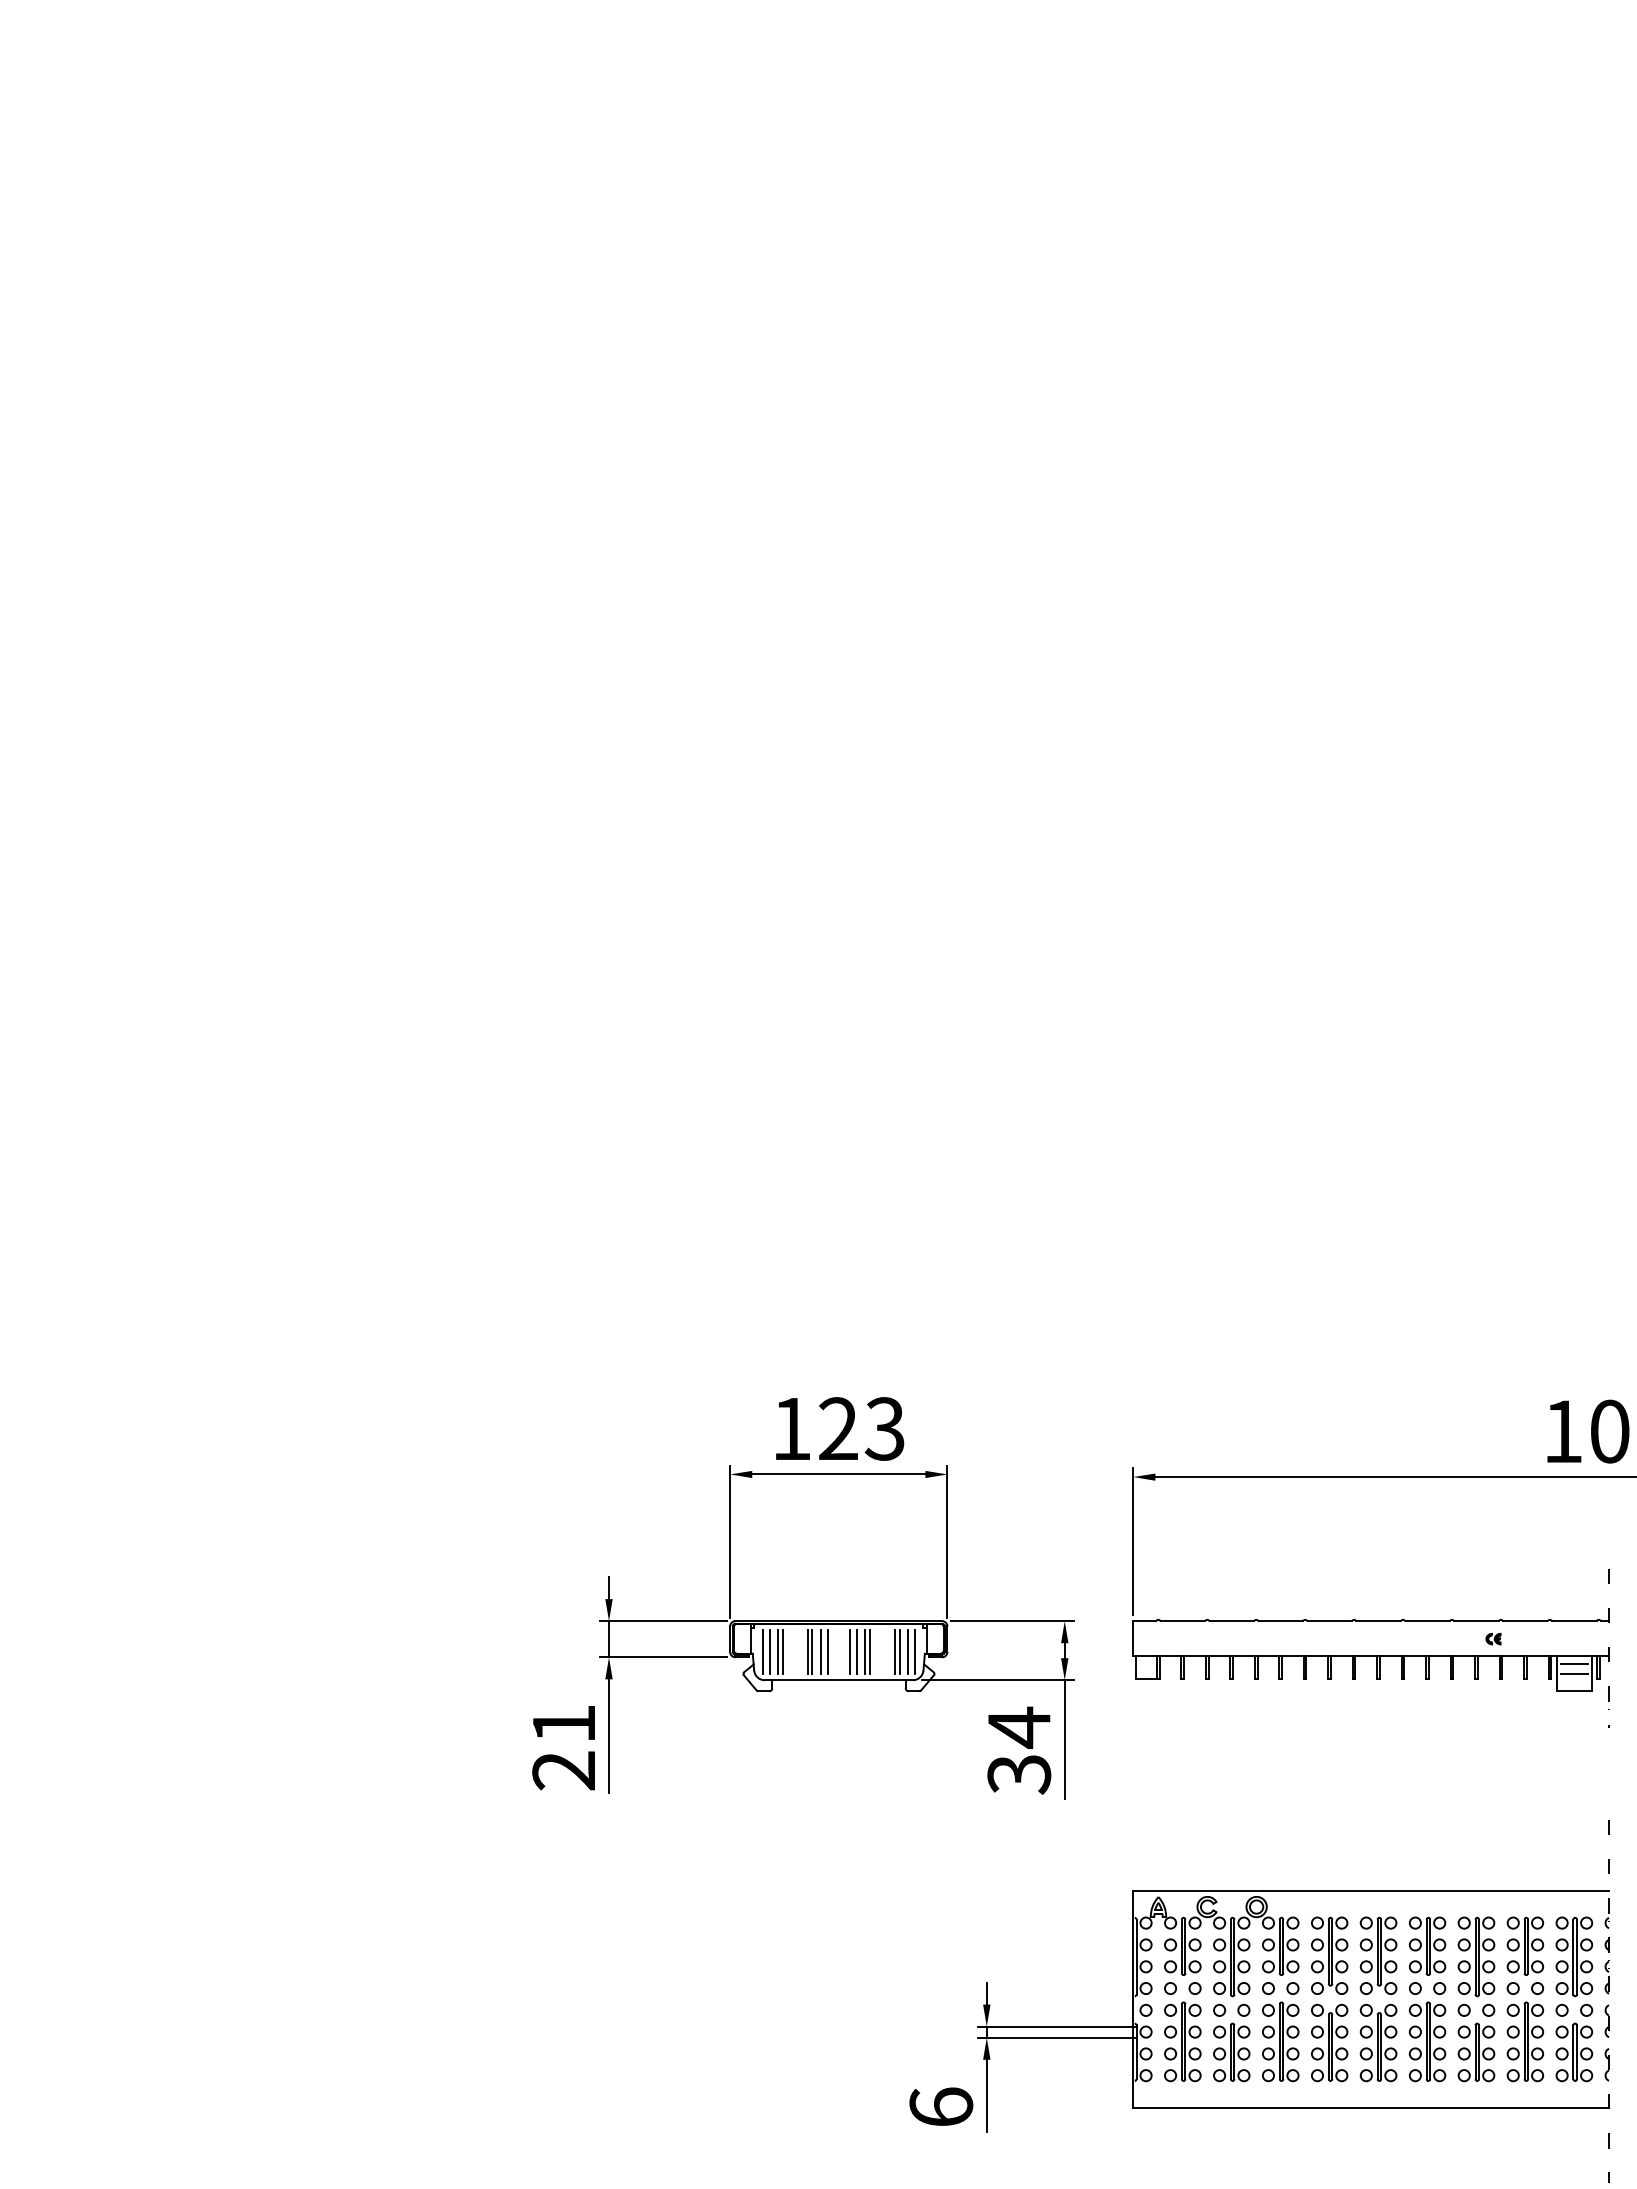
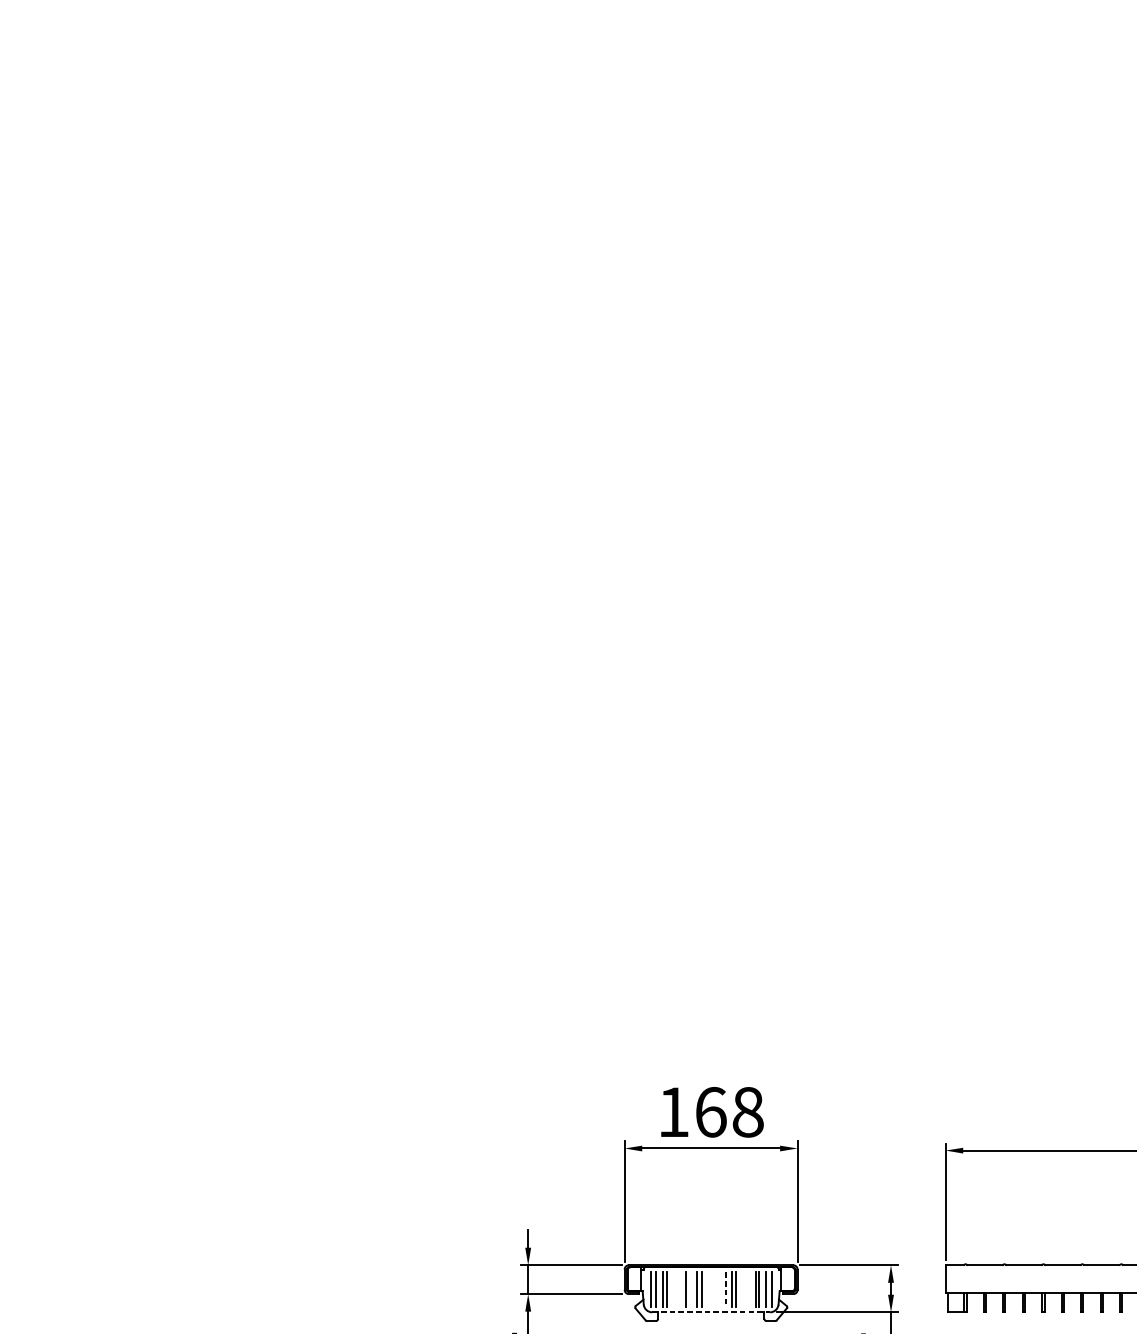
text: (861, 1428) -> (729, 1111), 123 -> 168
line: (812, 1651) -> (690, 1289), removed
line: (850, 1651) -> (720, 1289), removed
line: (856, 1651) -> (725, 1289), solid -> dashed
line: (839, 1680) -> (711, 1312), solid -> dashed

